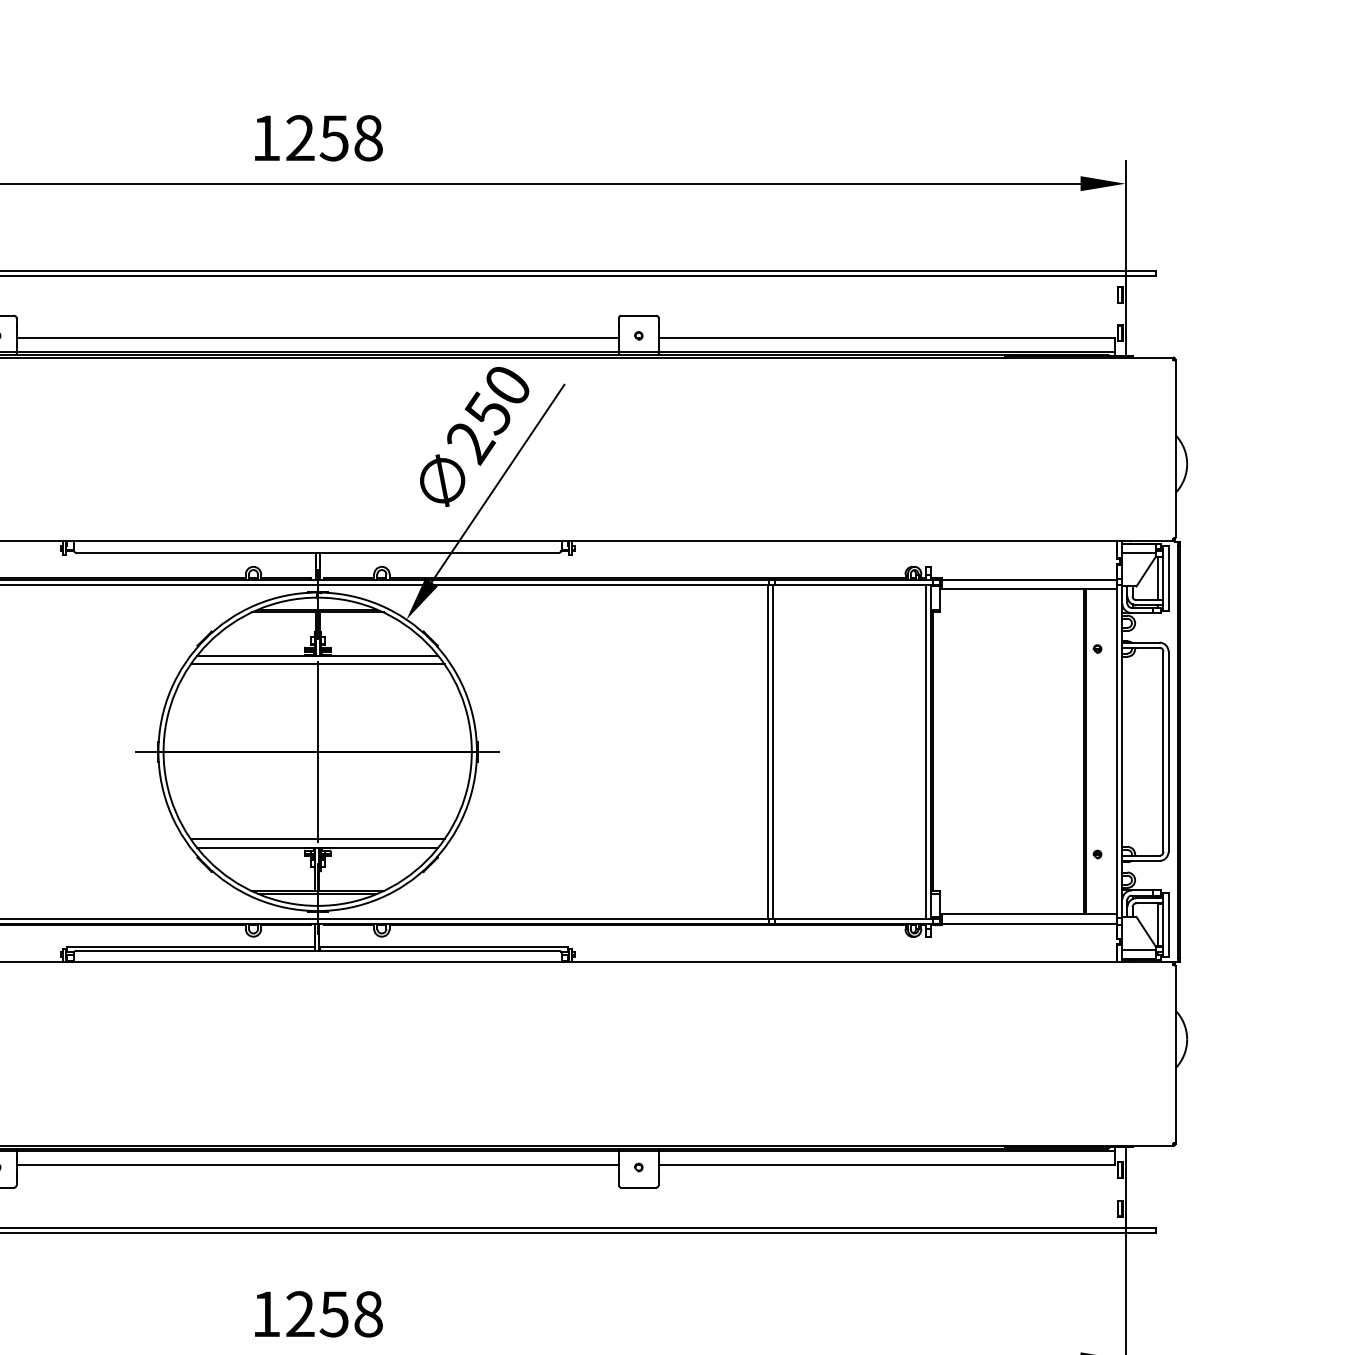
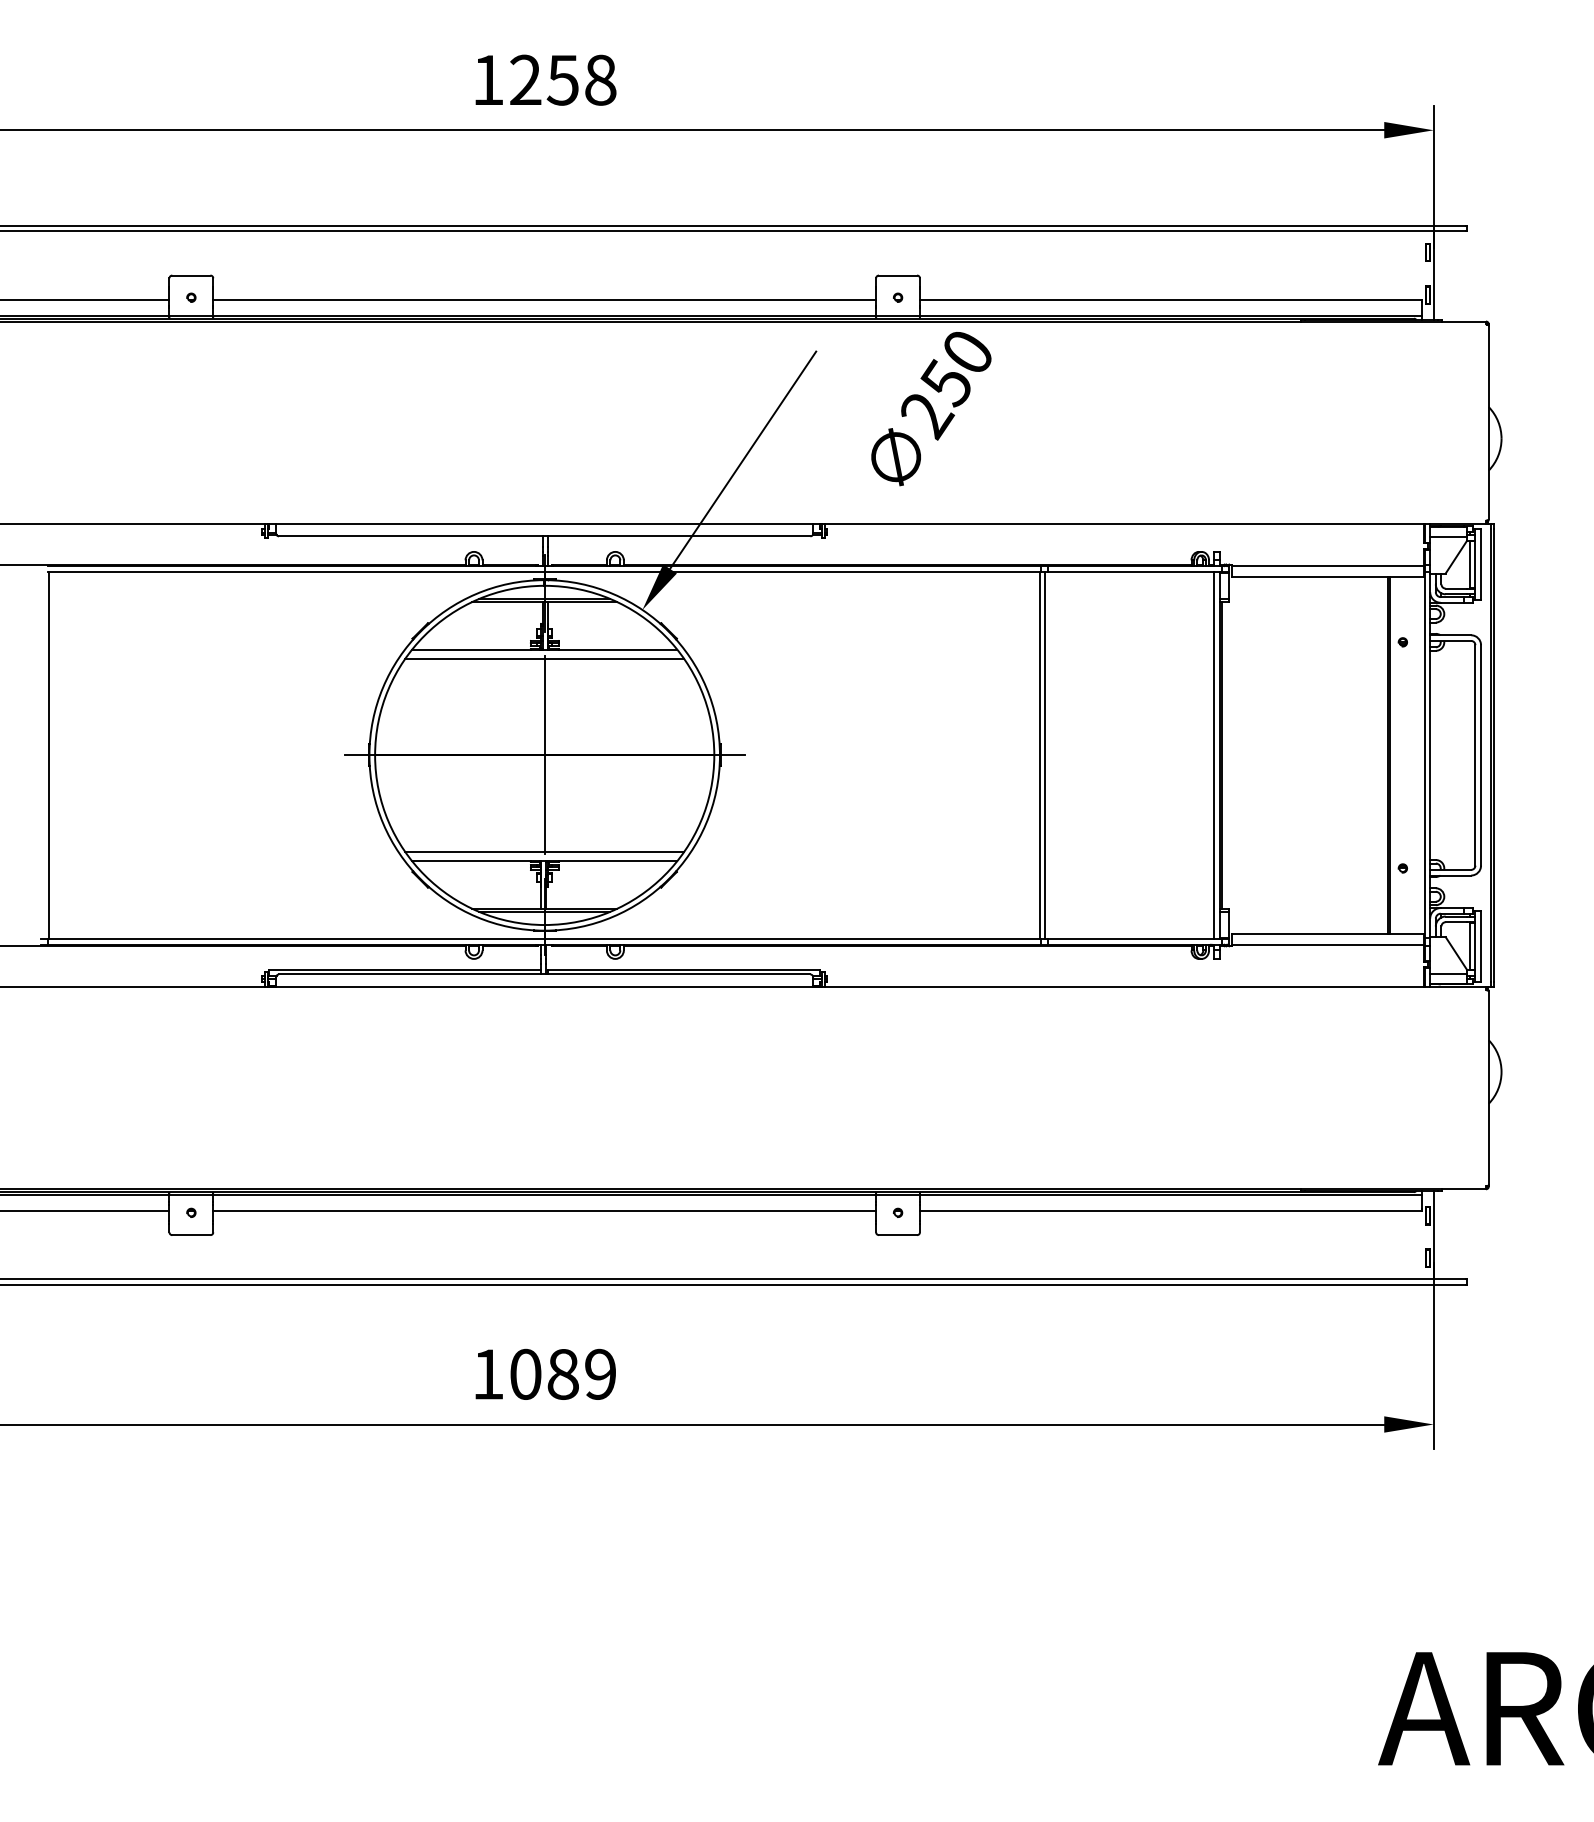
text: (474, 437) -> (931, 409), moved
text: (334, 1313) -> (563, 1373), 1258 -> 1089

